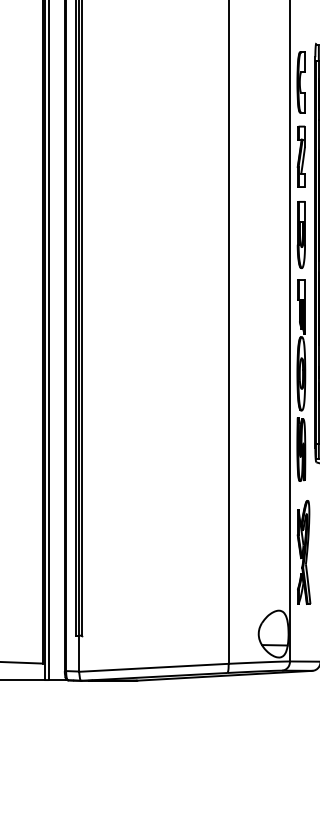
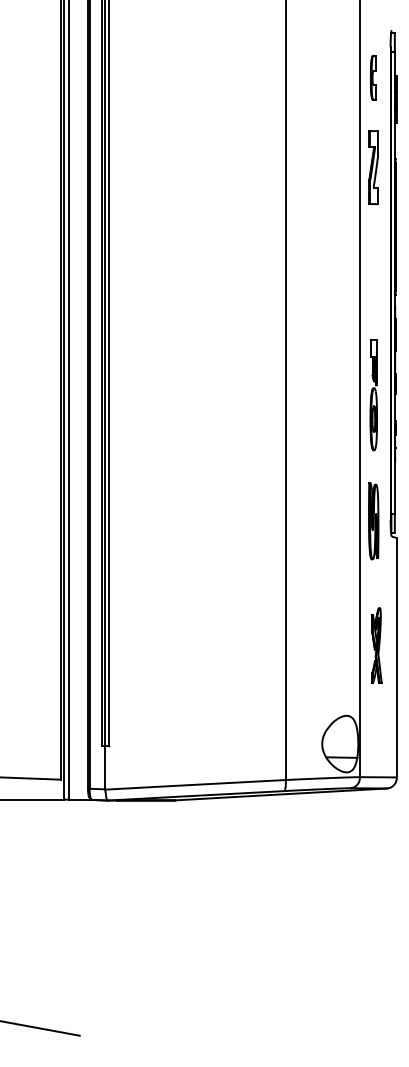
part: (301, 82) -> (373, 77), size x0.6
part: (301, 234) -> (373, 261), removed
part: (301, 344) -> (373, 394), size x0.7
part: (303, 552) -> (376, 645), size x0.6

